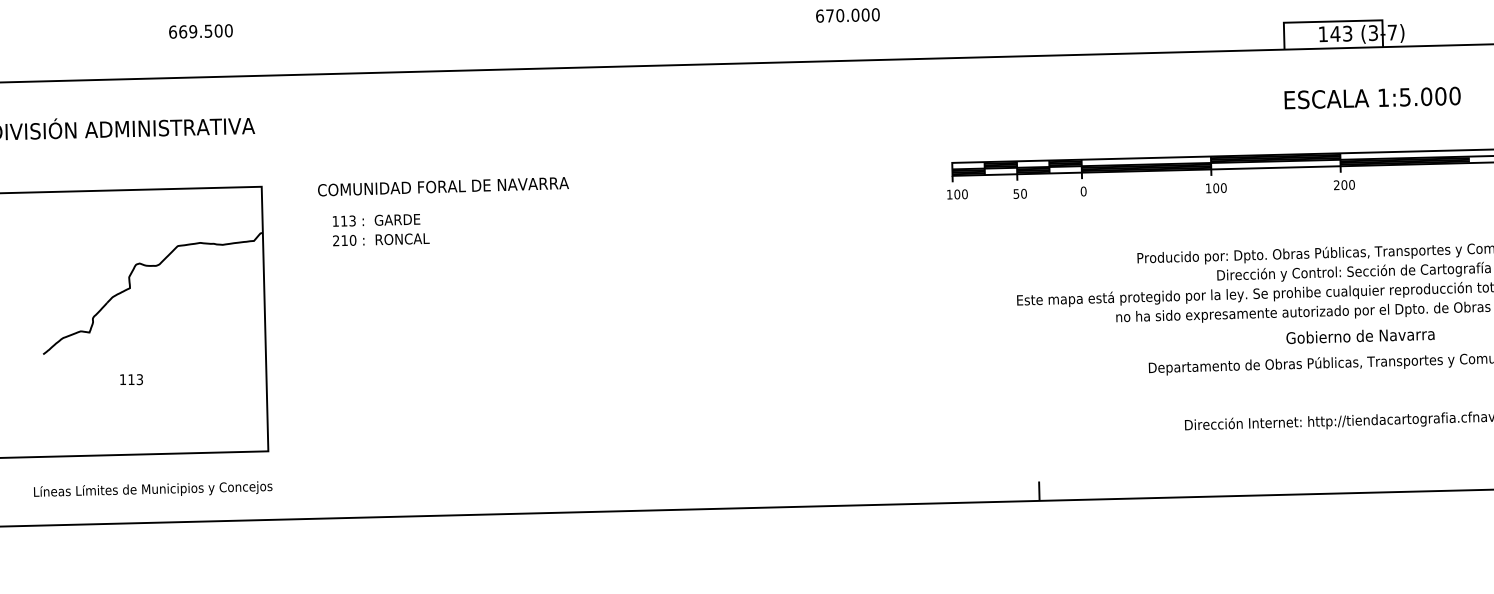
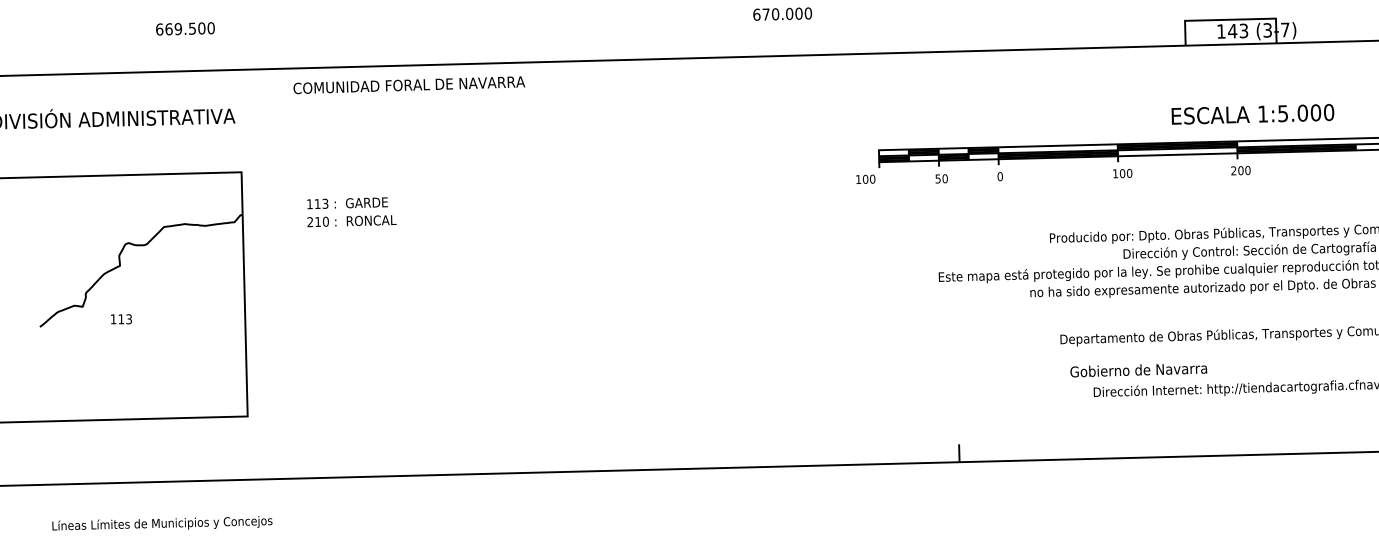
text: (1372, 98) -> (1252, 114), moved
text: (443, 187) -> (409, 85), moved
text: (957, 193) -> (865, 178), moved
text: (1360, 336) -> (1138, 370), moved
text: (131, 379) -> (121, 319), moved
text: (153, 489) -> (162, 523), moved

